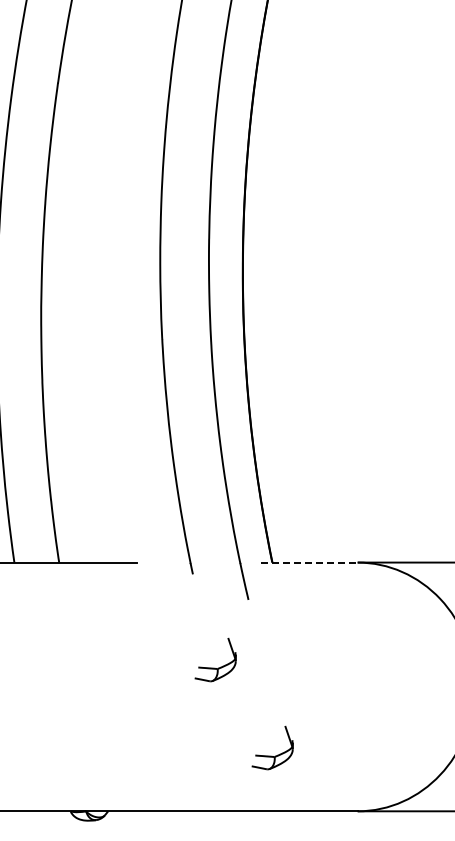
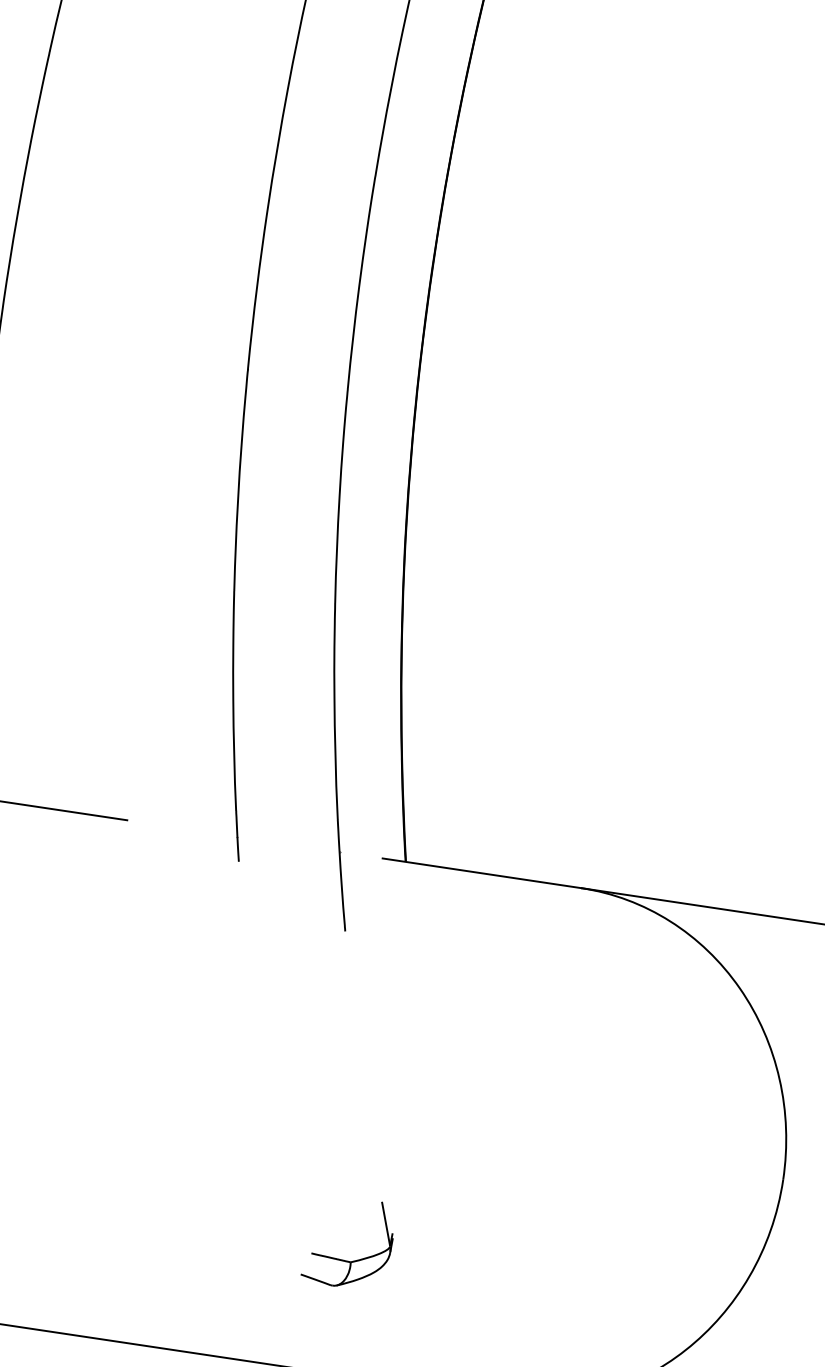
line: (309, 562) -> (482, 873), dashed -> solid
part: (214, 667) -> (254, 1059), removed

